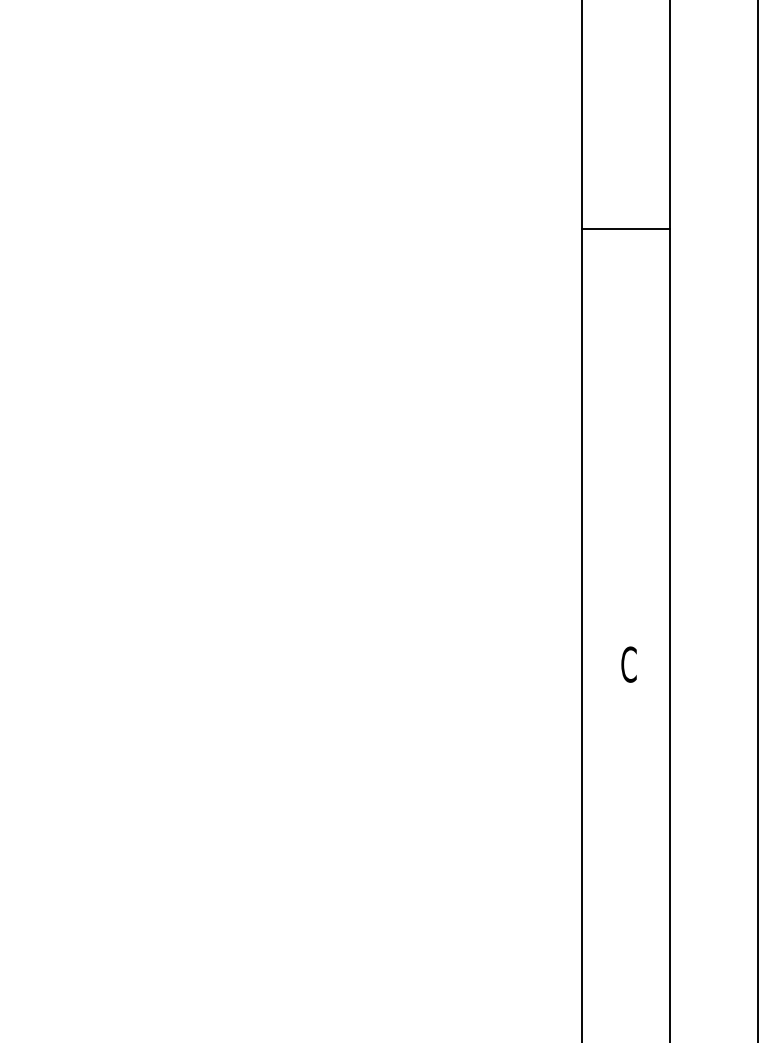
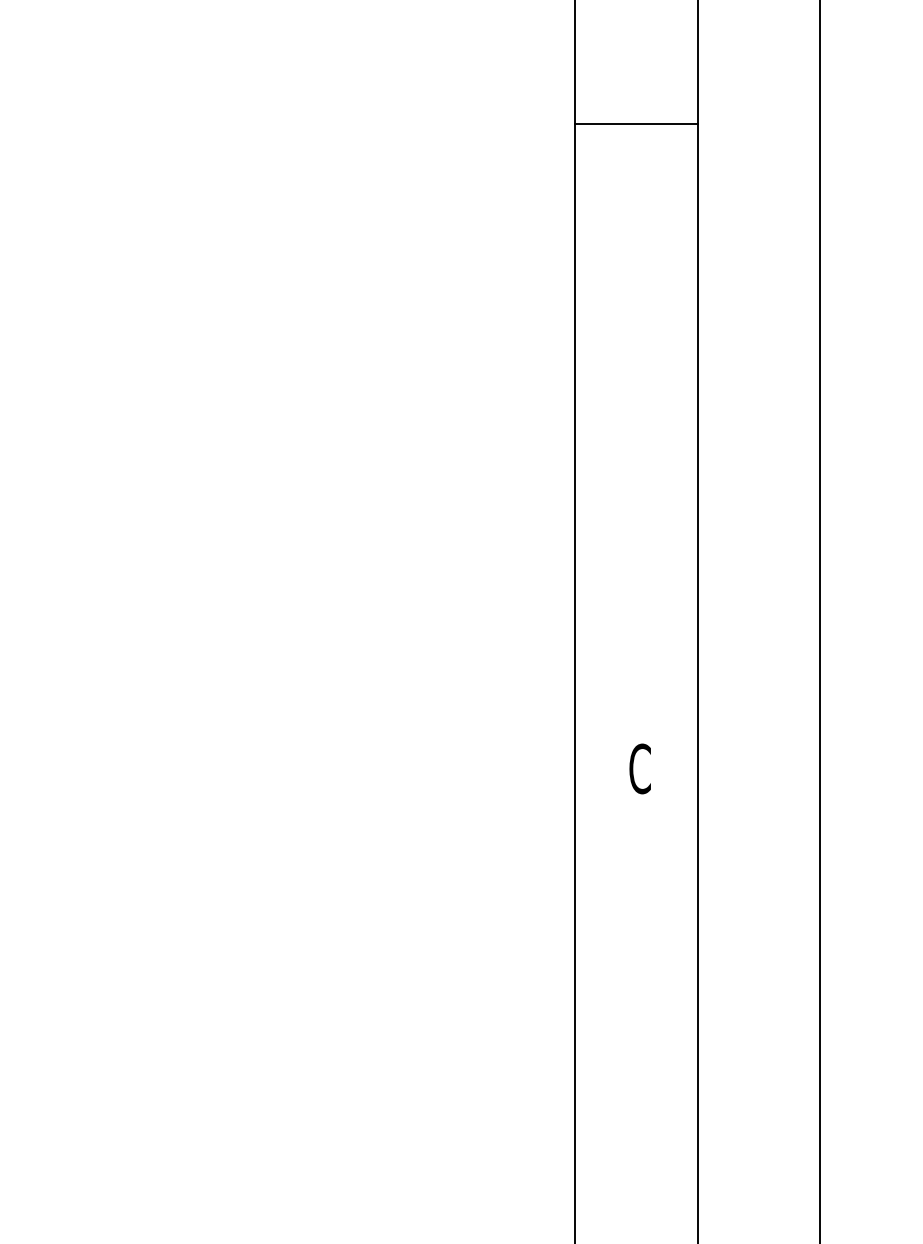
line: (626, 228) -> (636, 124), moved

